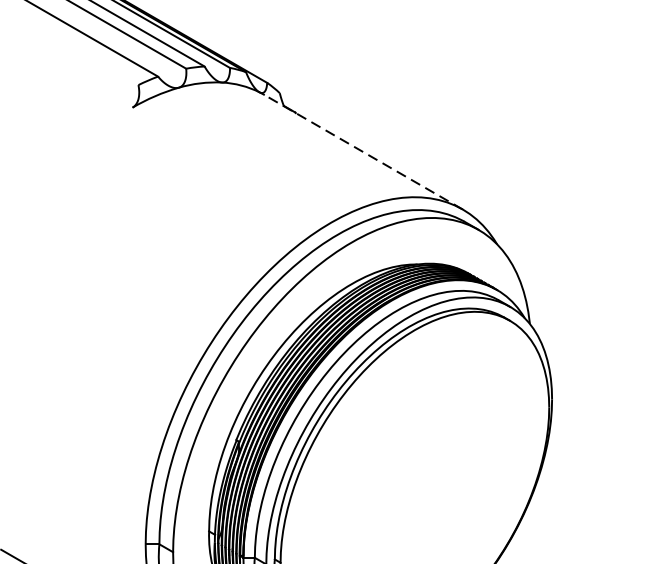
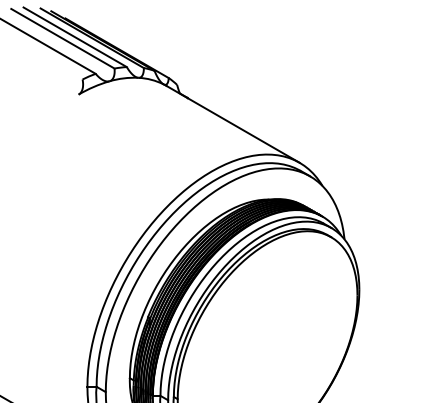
line: (363, 152) -> (233, 124), dashed -> solid

